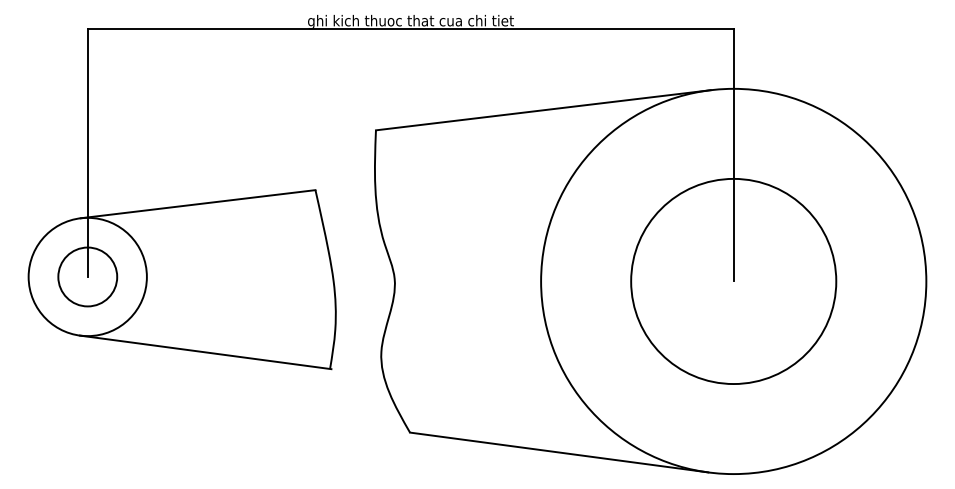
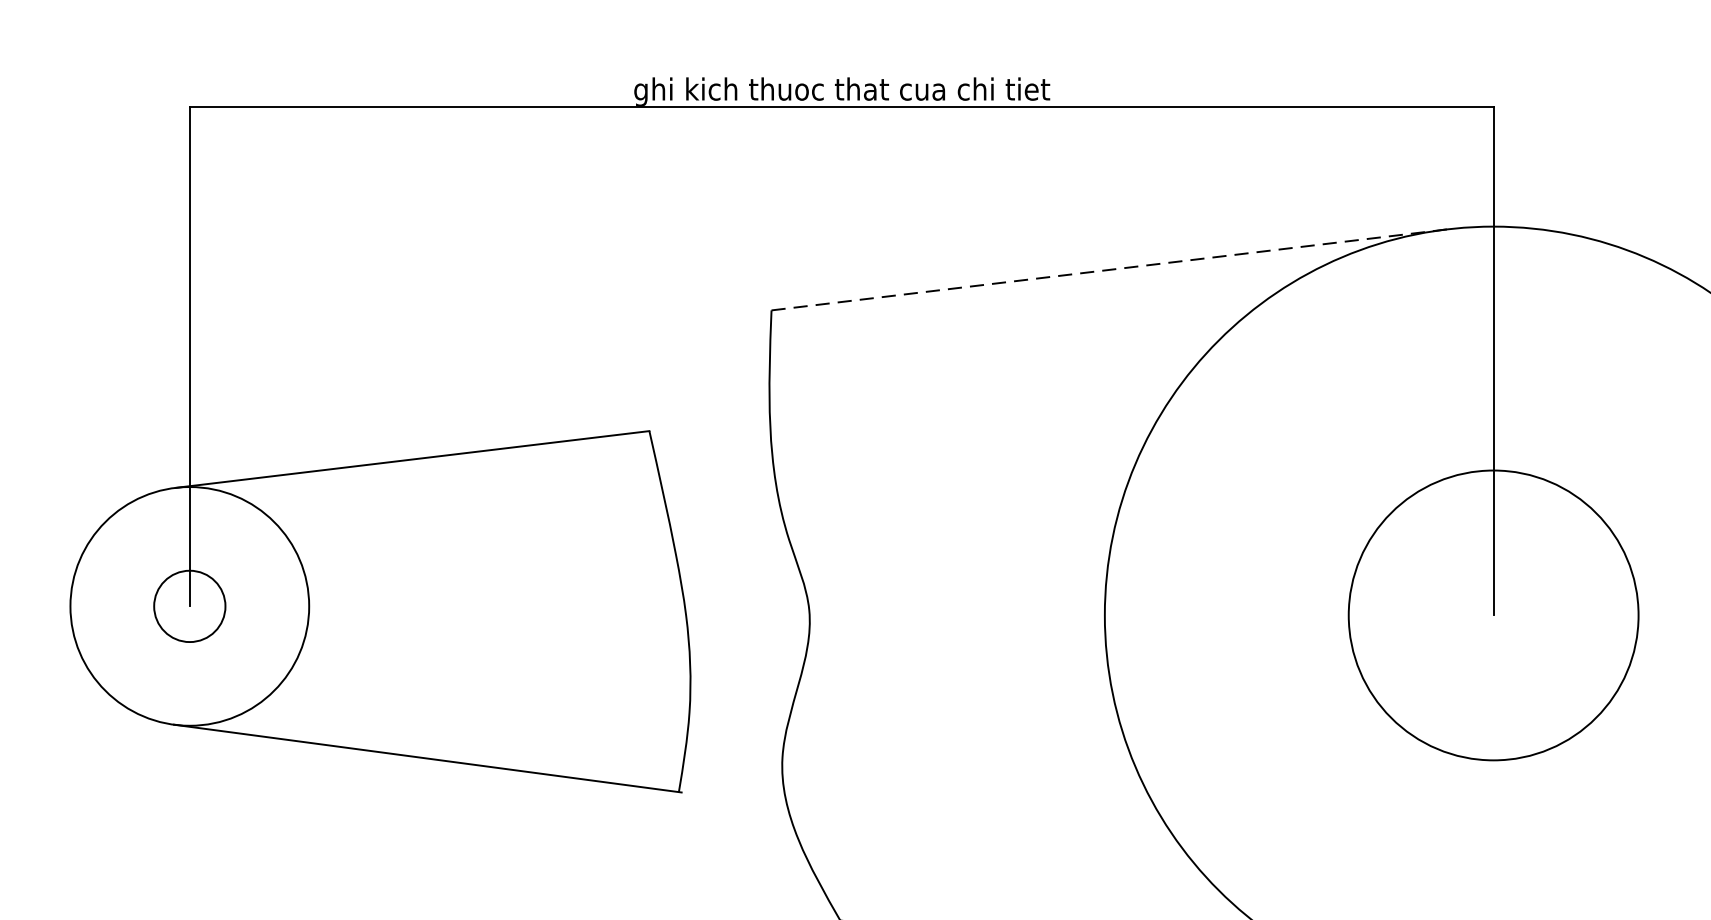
line: (543, 110) -> (1109, 270), solid -> dashed
circle: (87, 276) -> (189, 605), size x0.6
circle: (733, 281) -> (1493, 615), size x0.7

